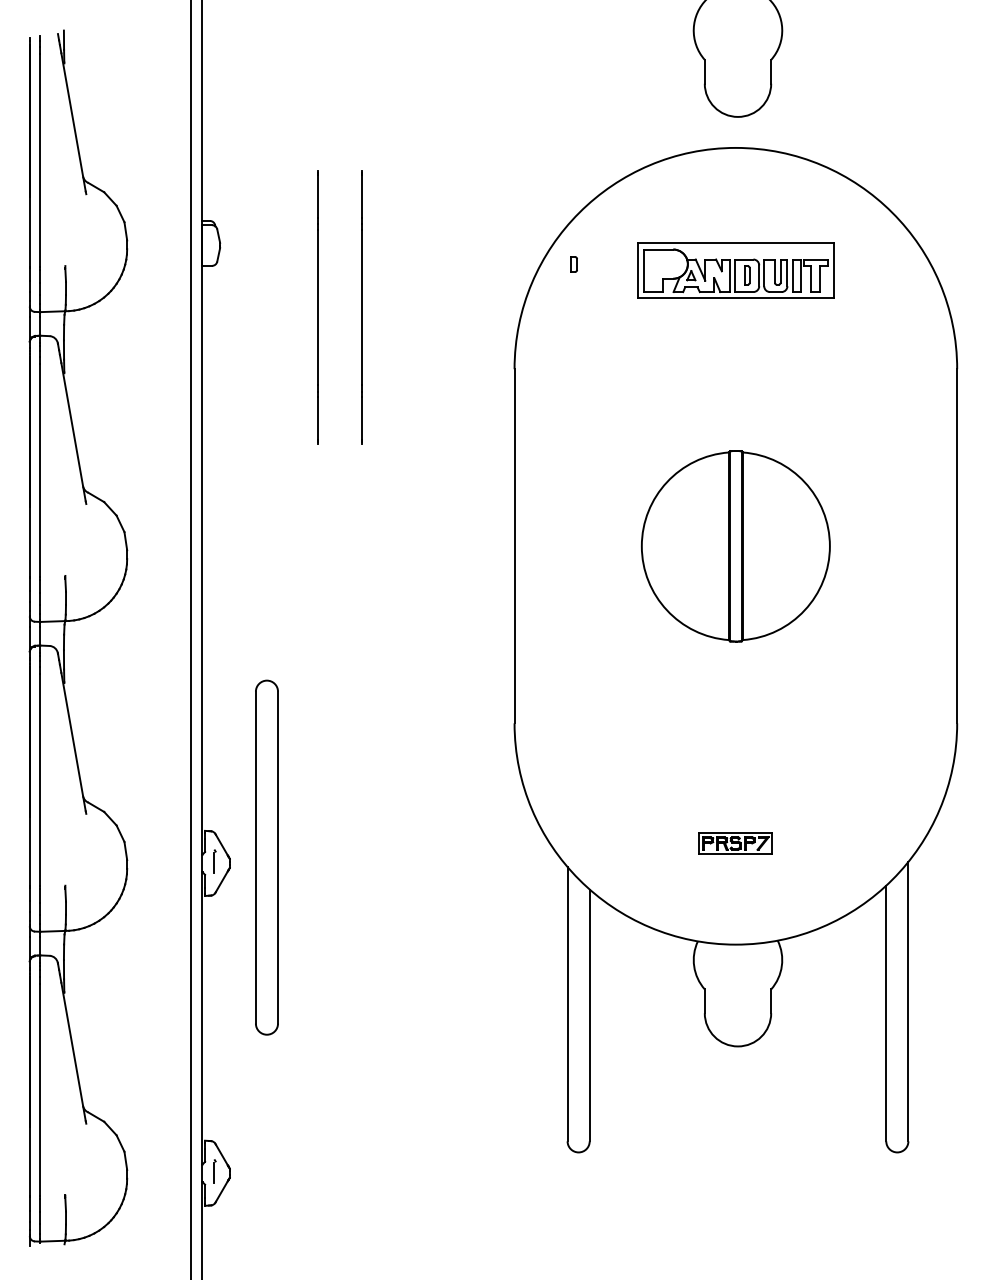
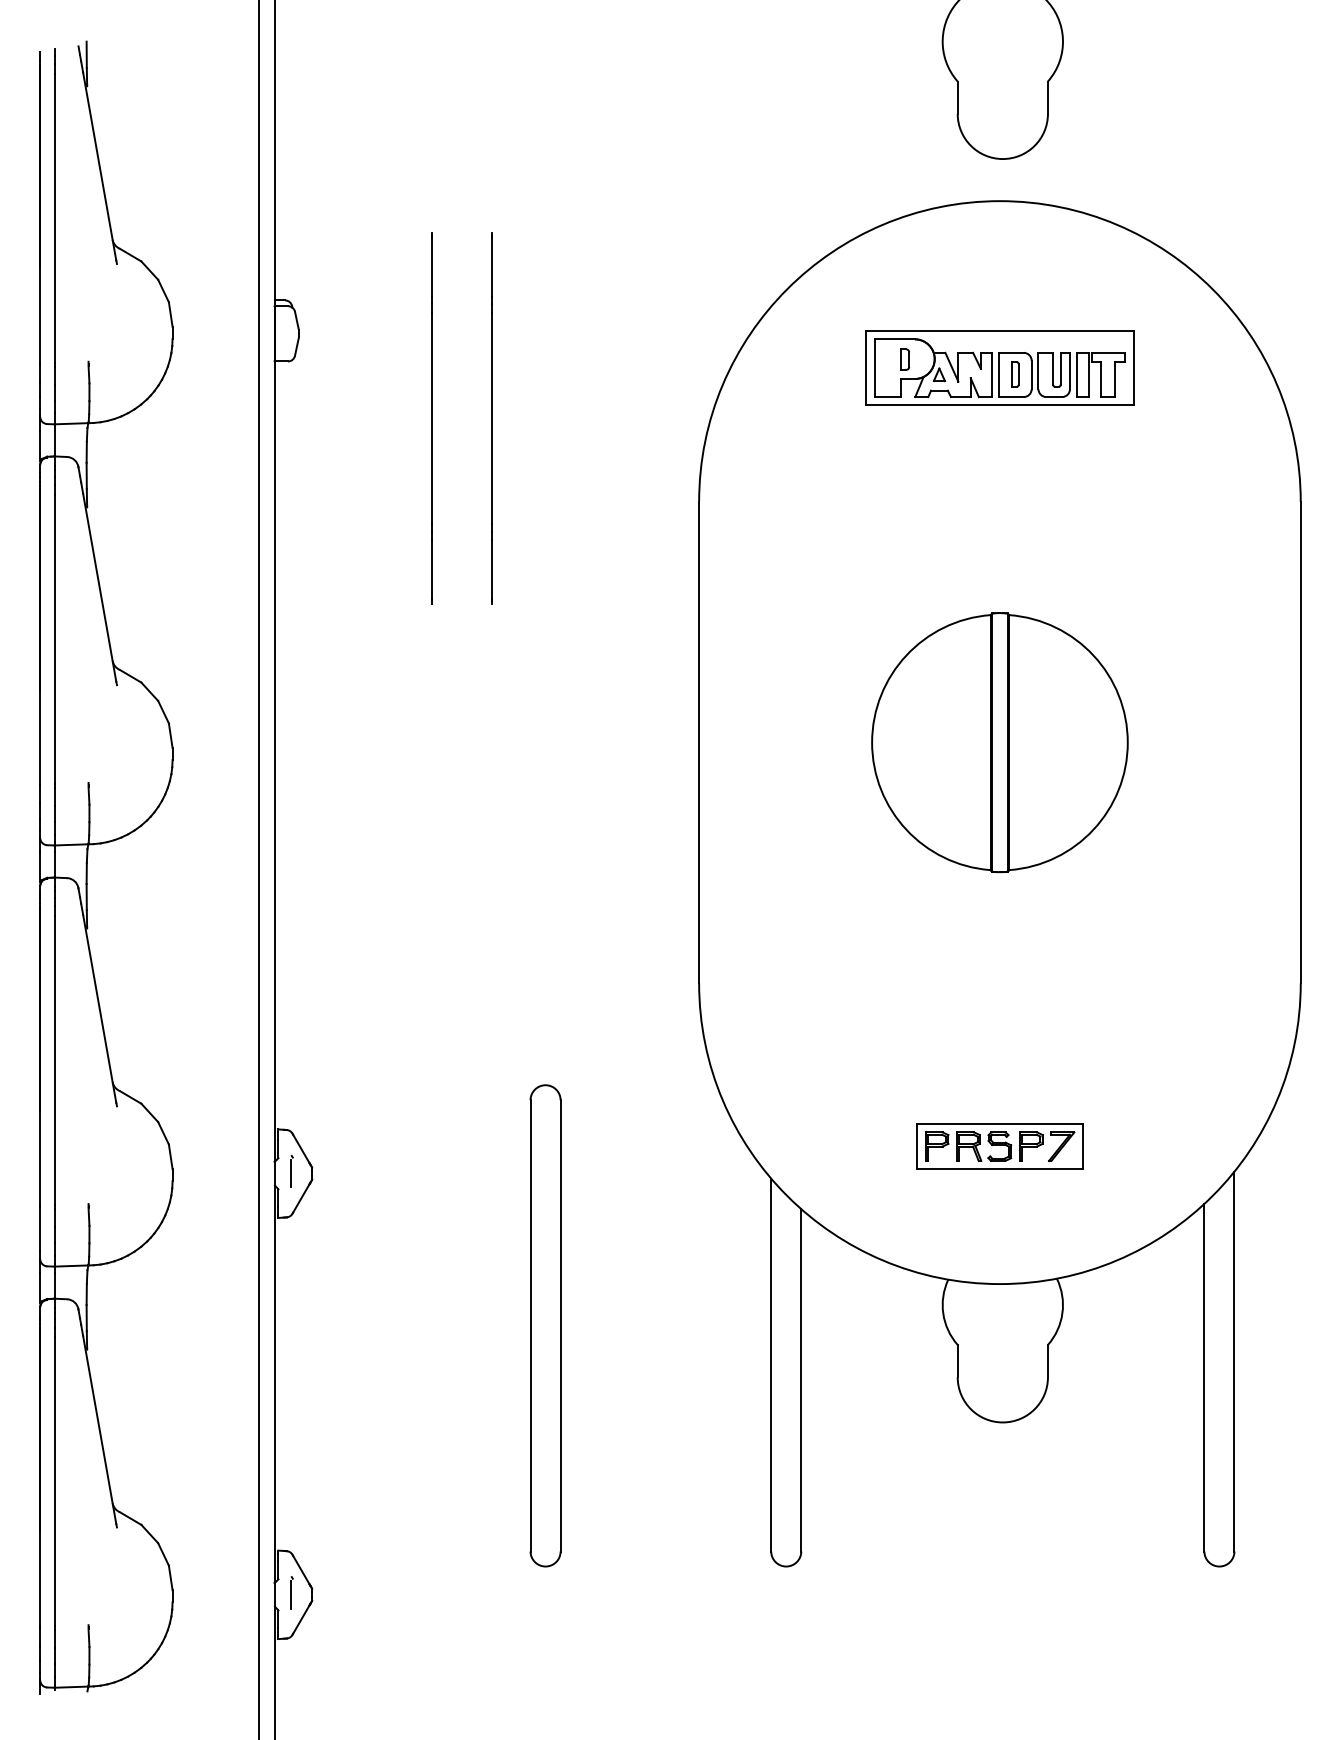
part: (574, 264) -> (905, 359), moved
part: (735, 843) -> (999, 1146), size x1.67
part: (266, 857) -> (545, 1325), moved

